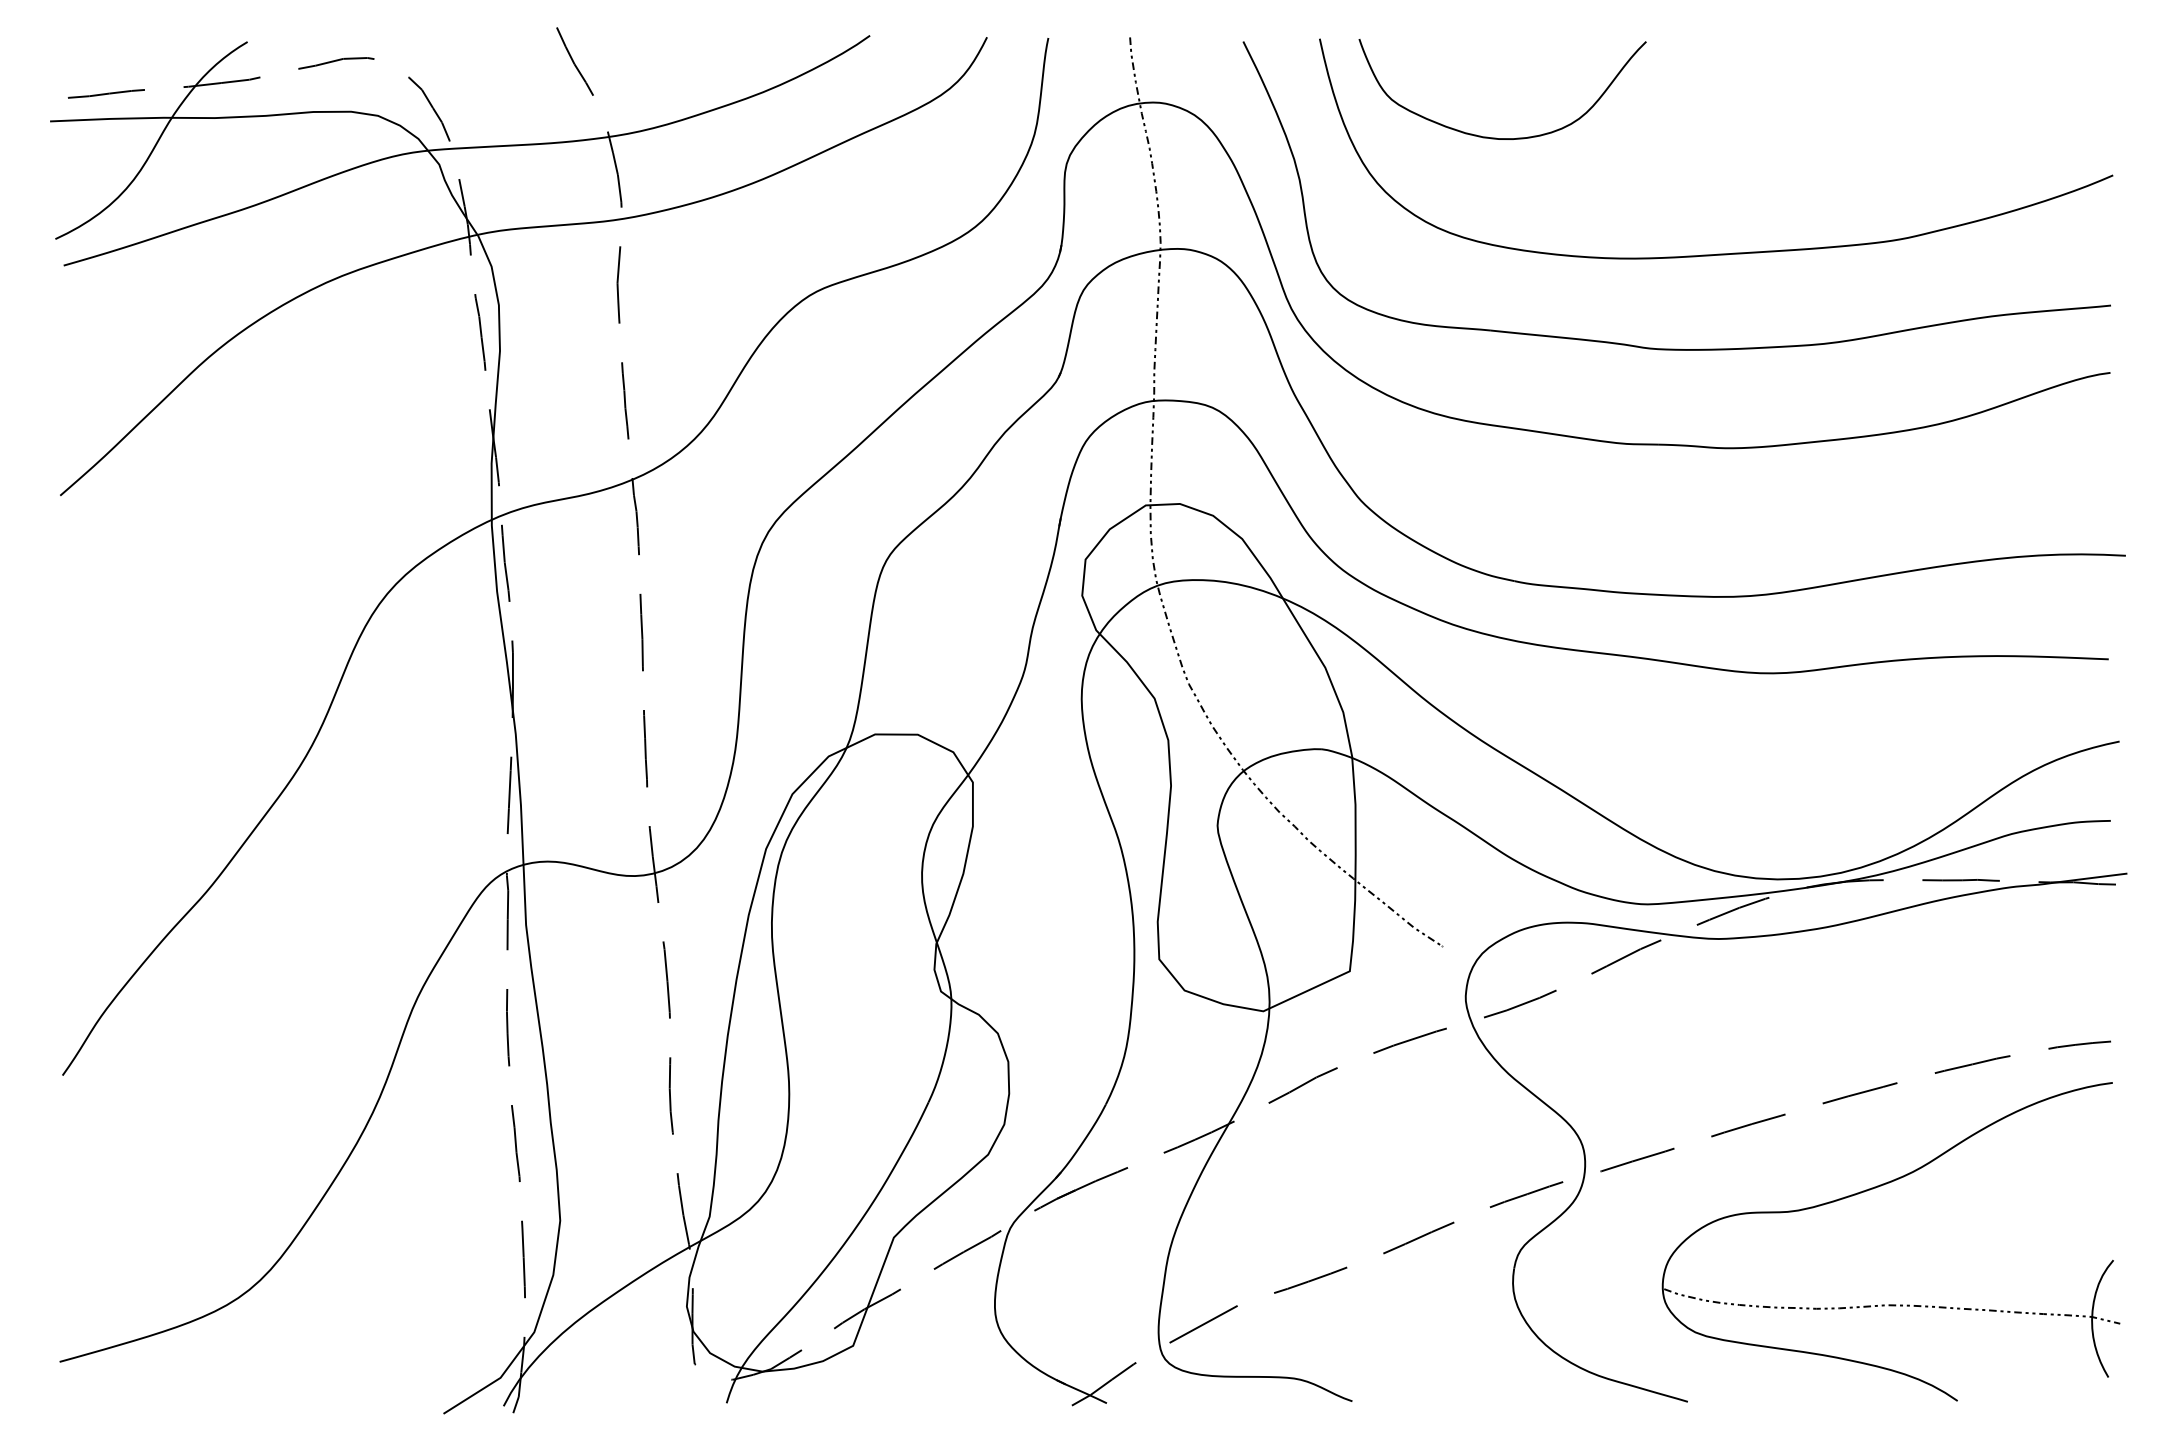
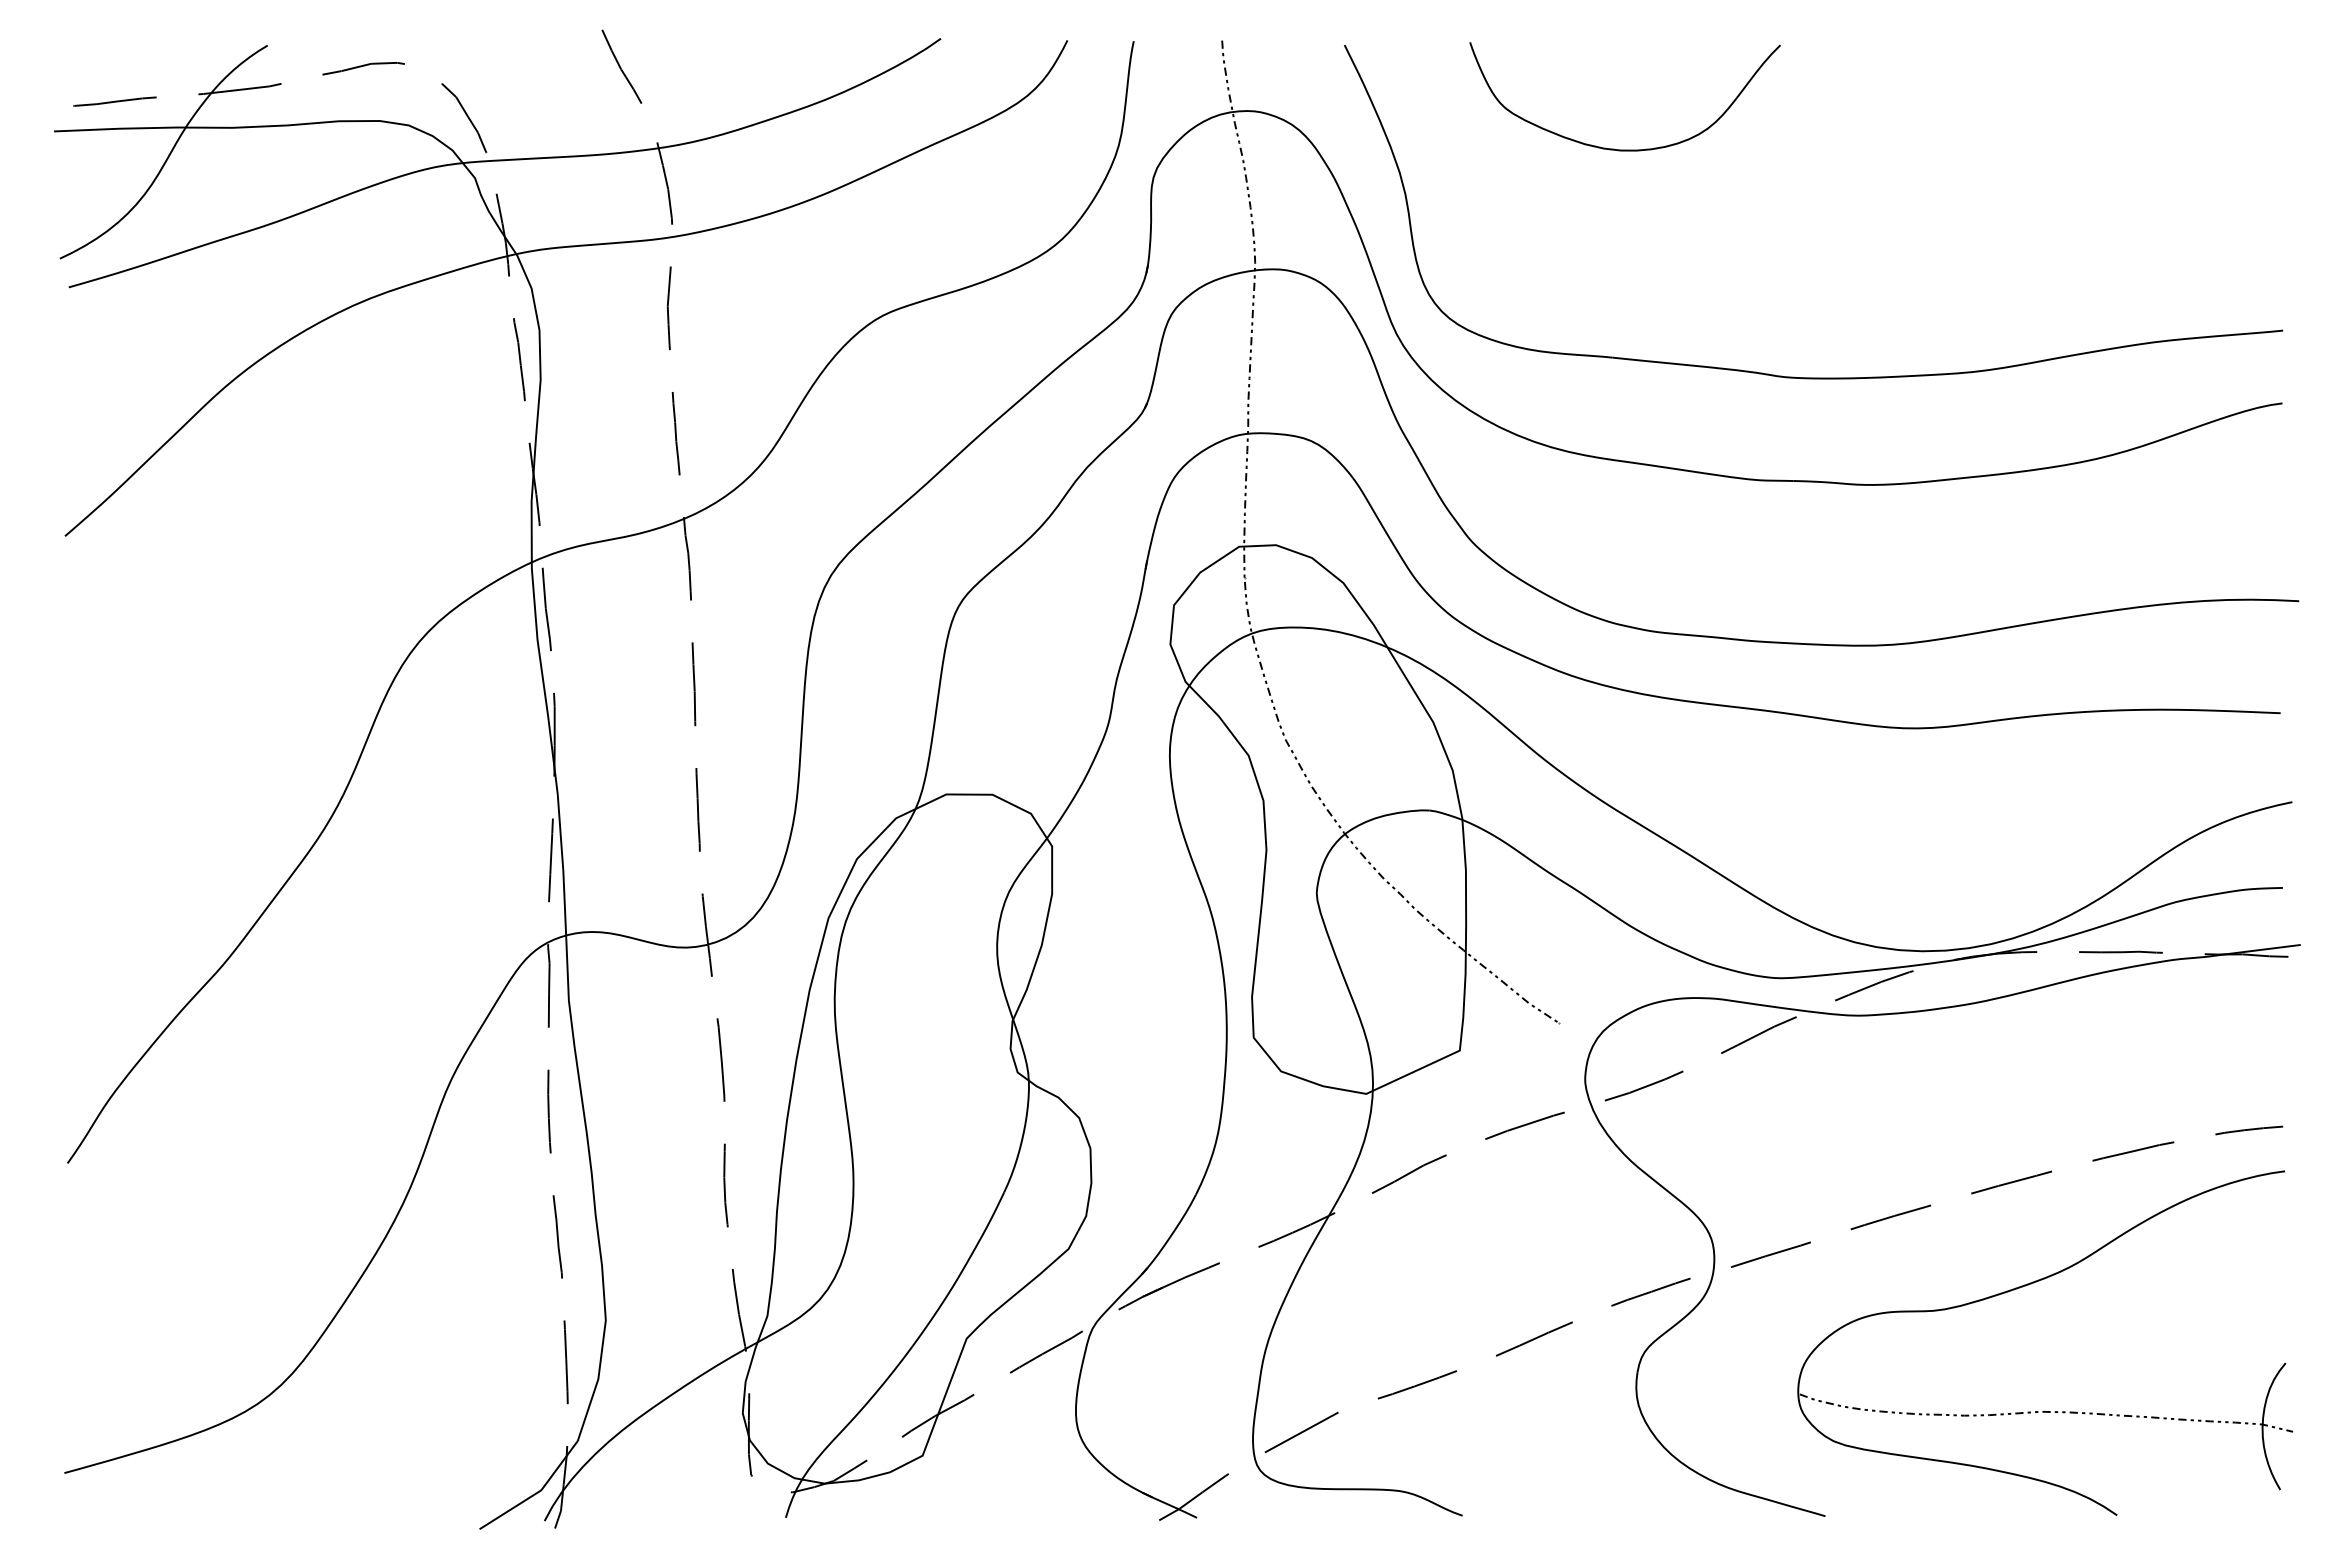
curve: (1716, 253) -> (1856, 274), removed

